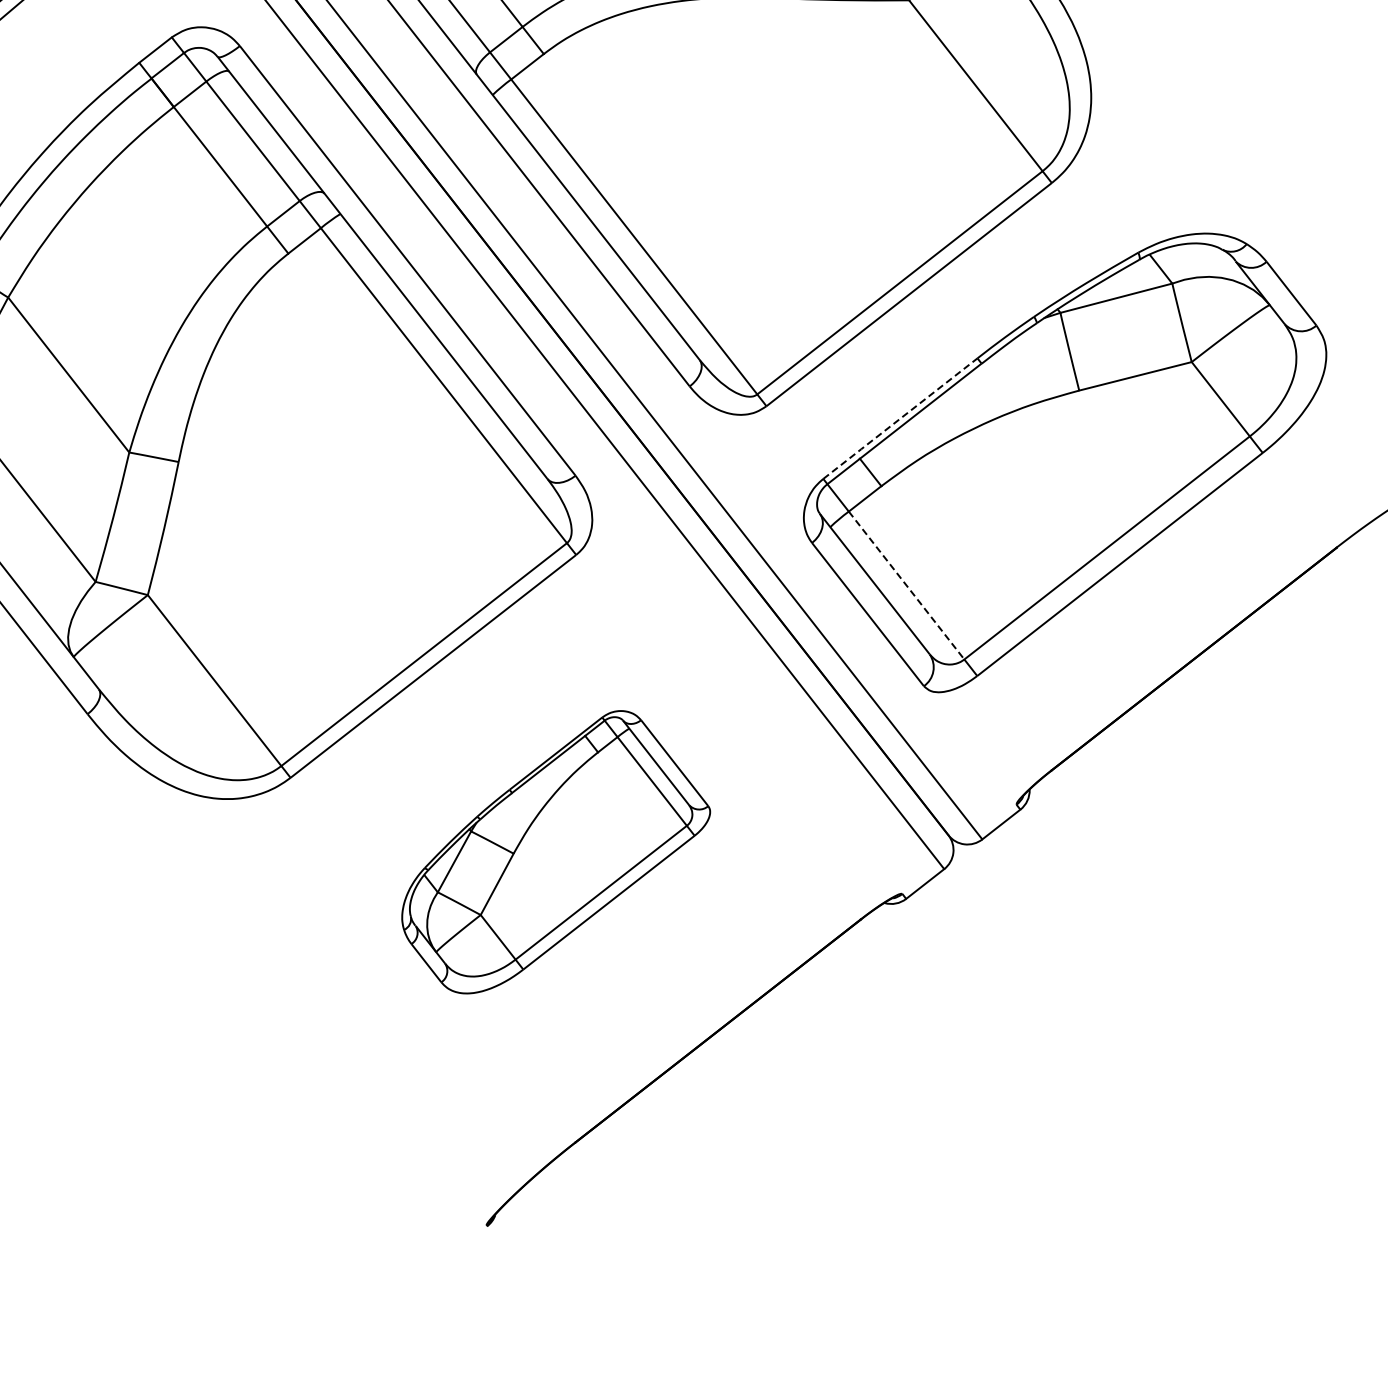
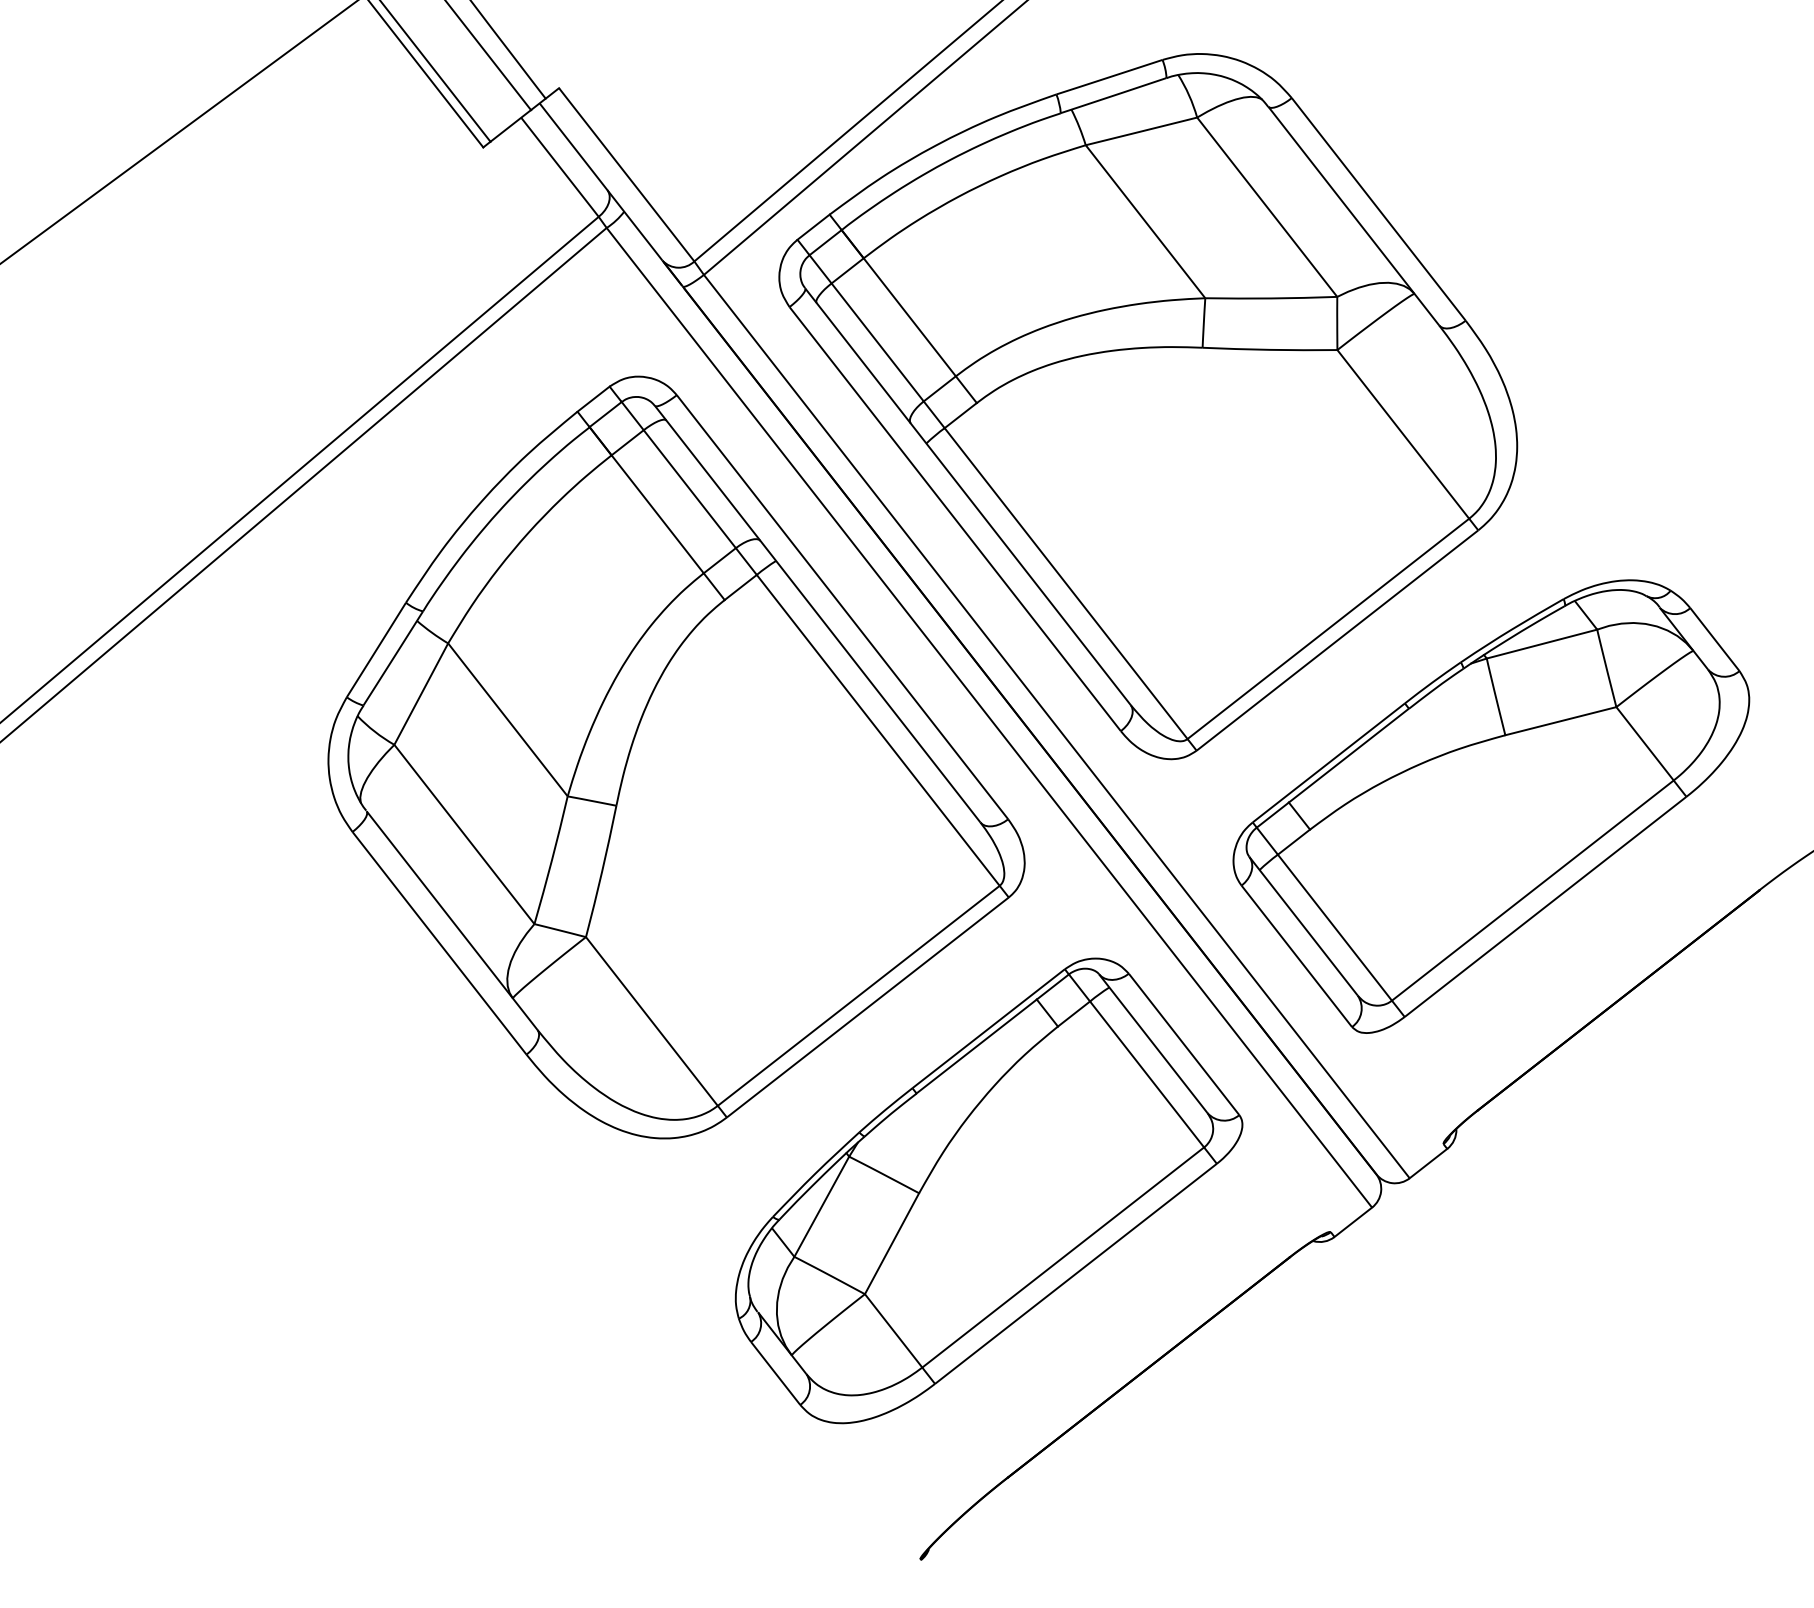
line: (900, 419) -> (1328, 763), dashed -> solid
line: (906, 585) -> (1334, 927), dashed -> solid
part: (555, 851) -> (988, 1190), size x1.67

